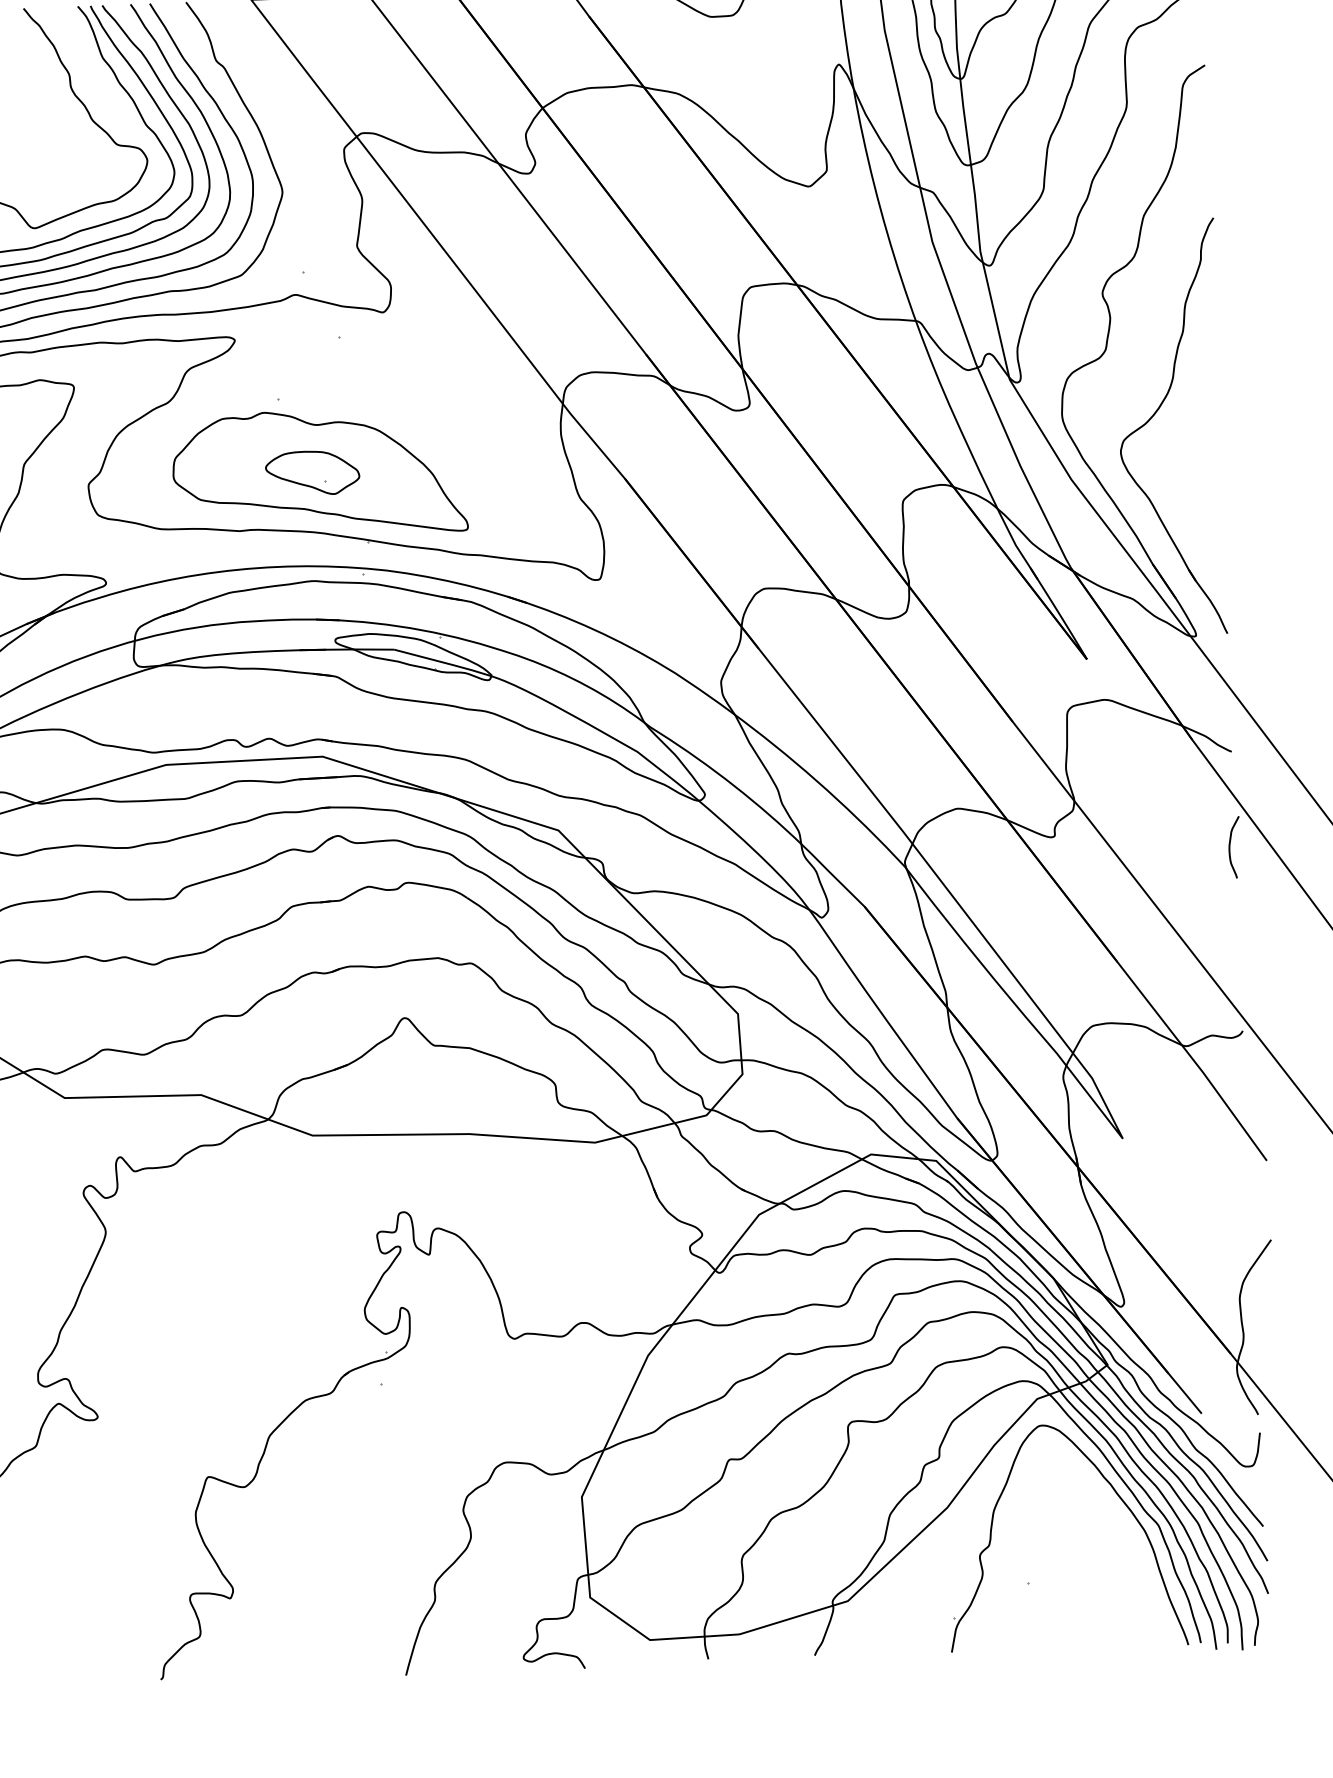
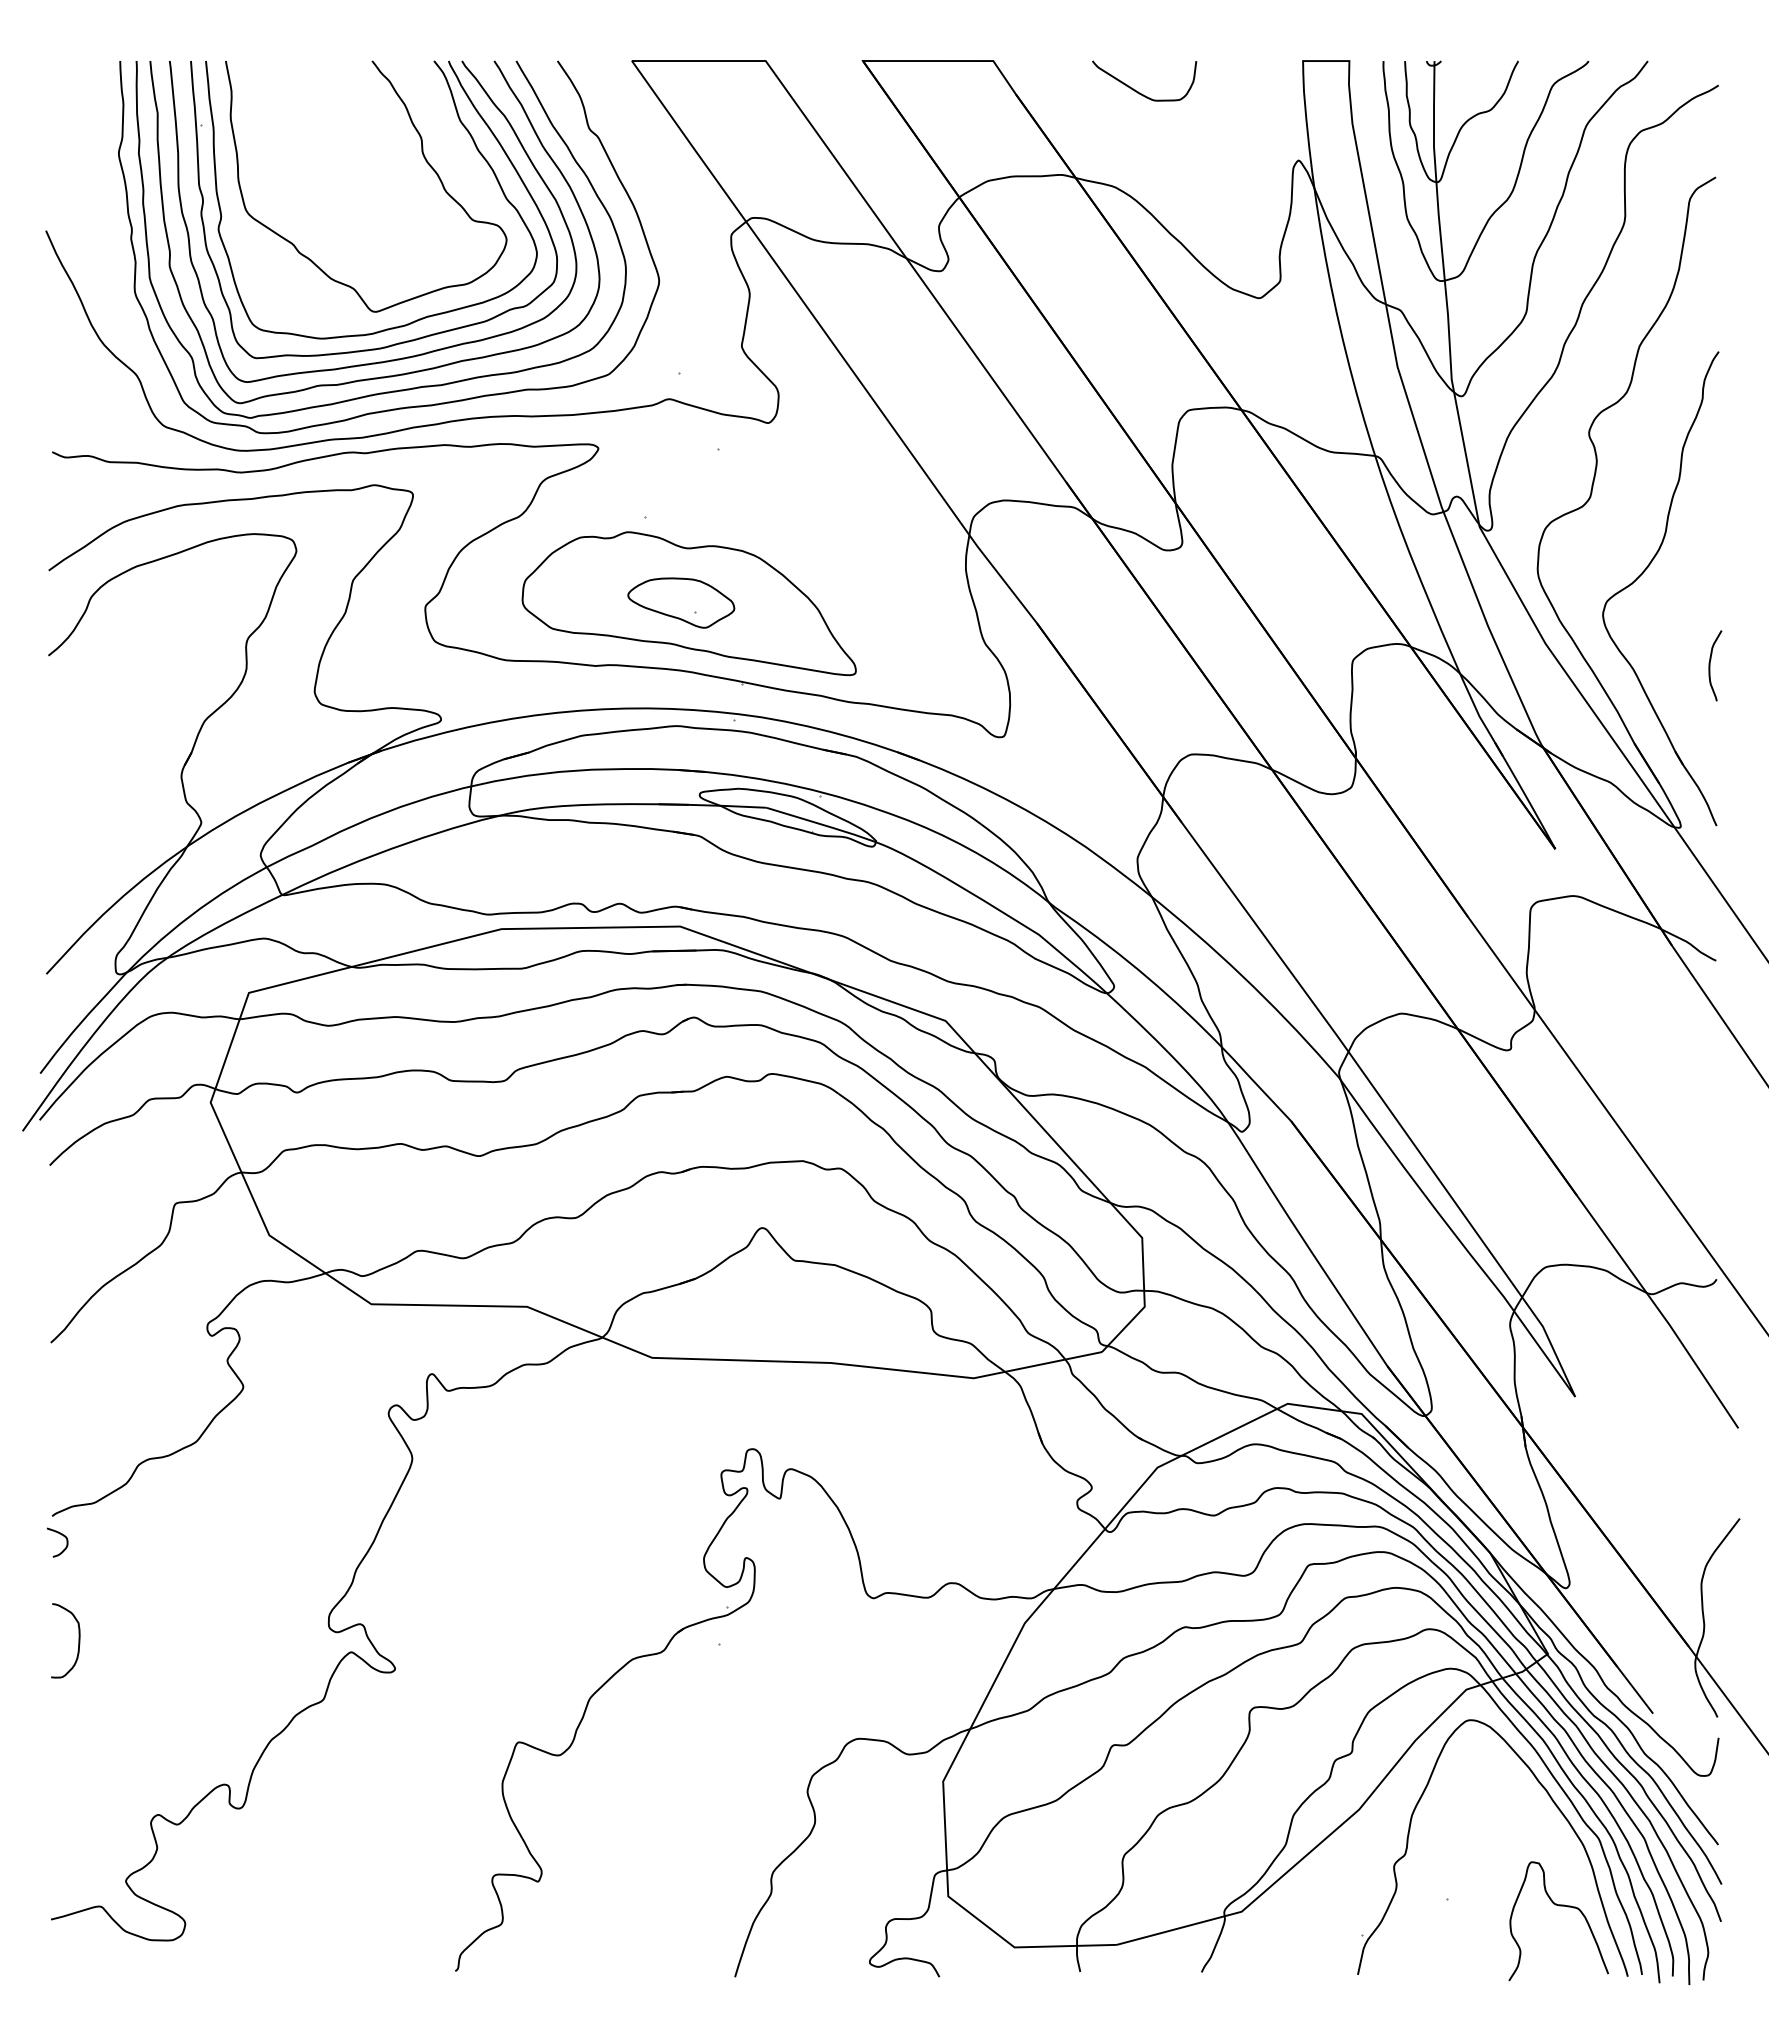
curve: (1230, 847) -> (1710, 665), moved
curve: (1125, 1585) -> (1558, 1906), added

